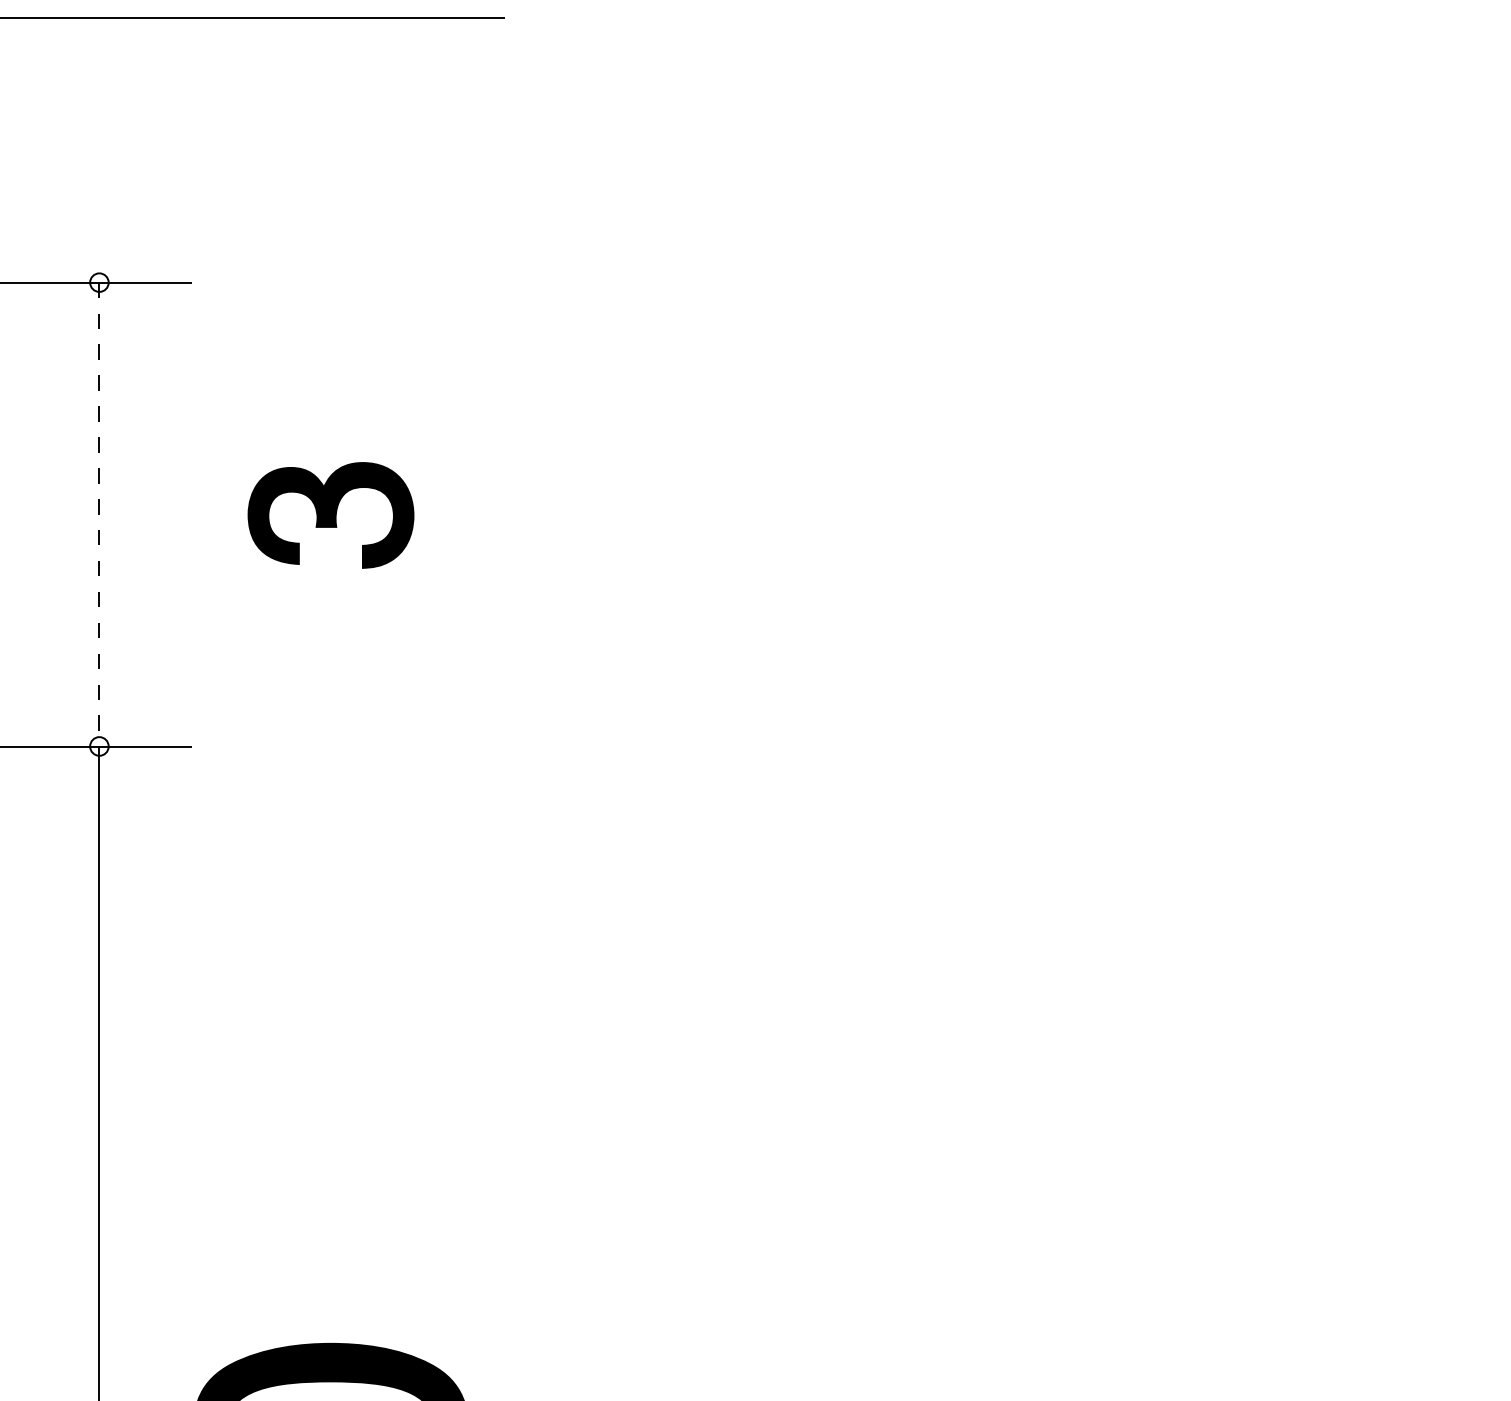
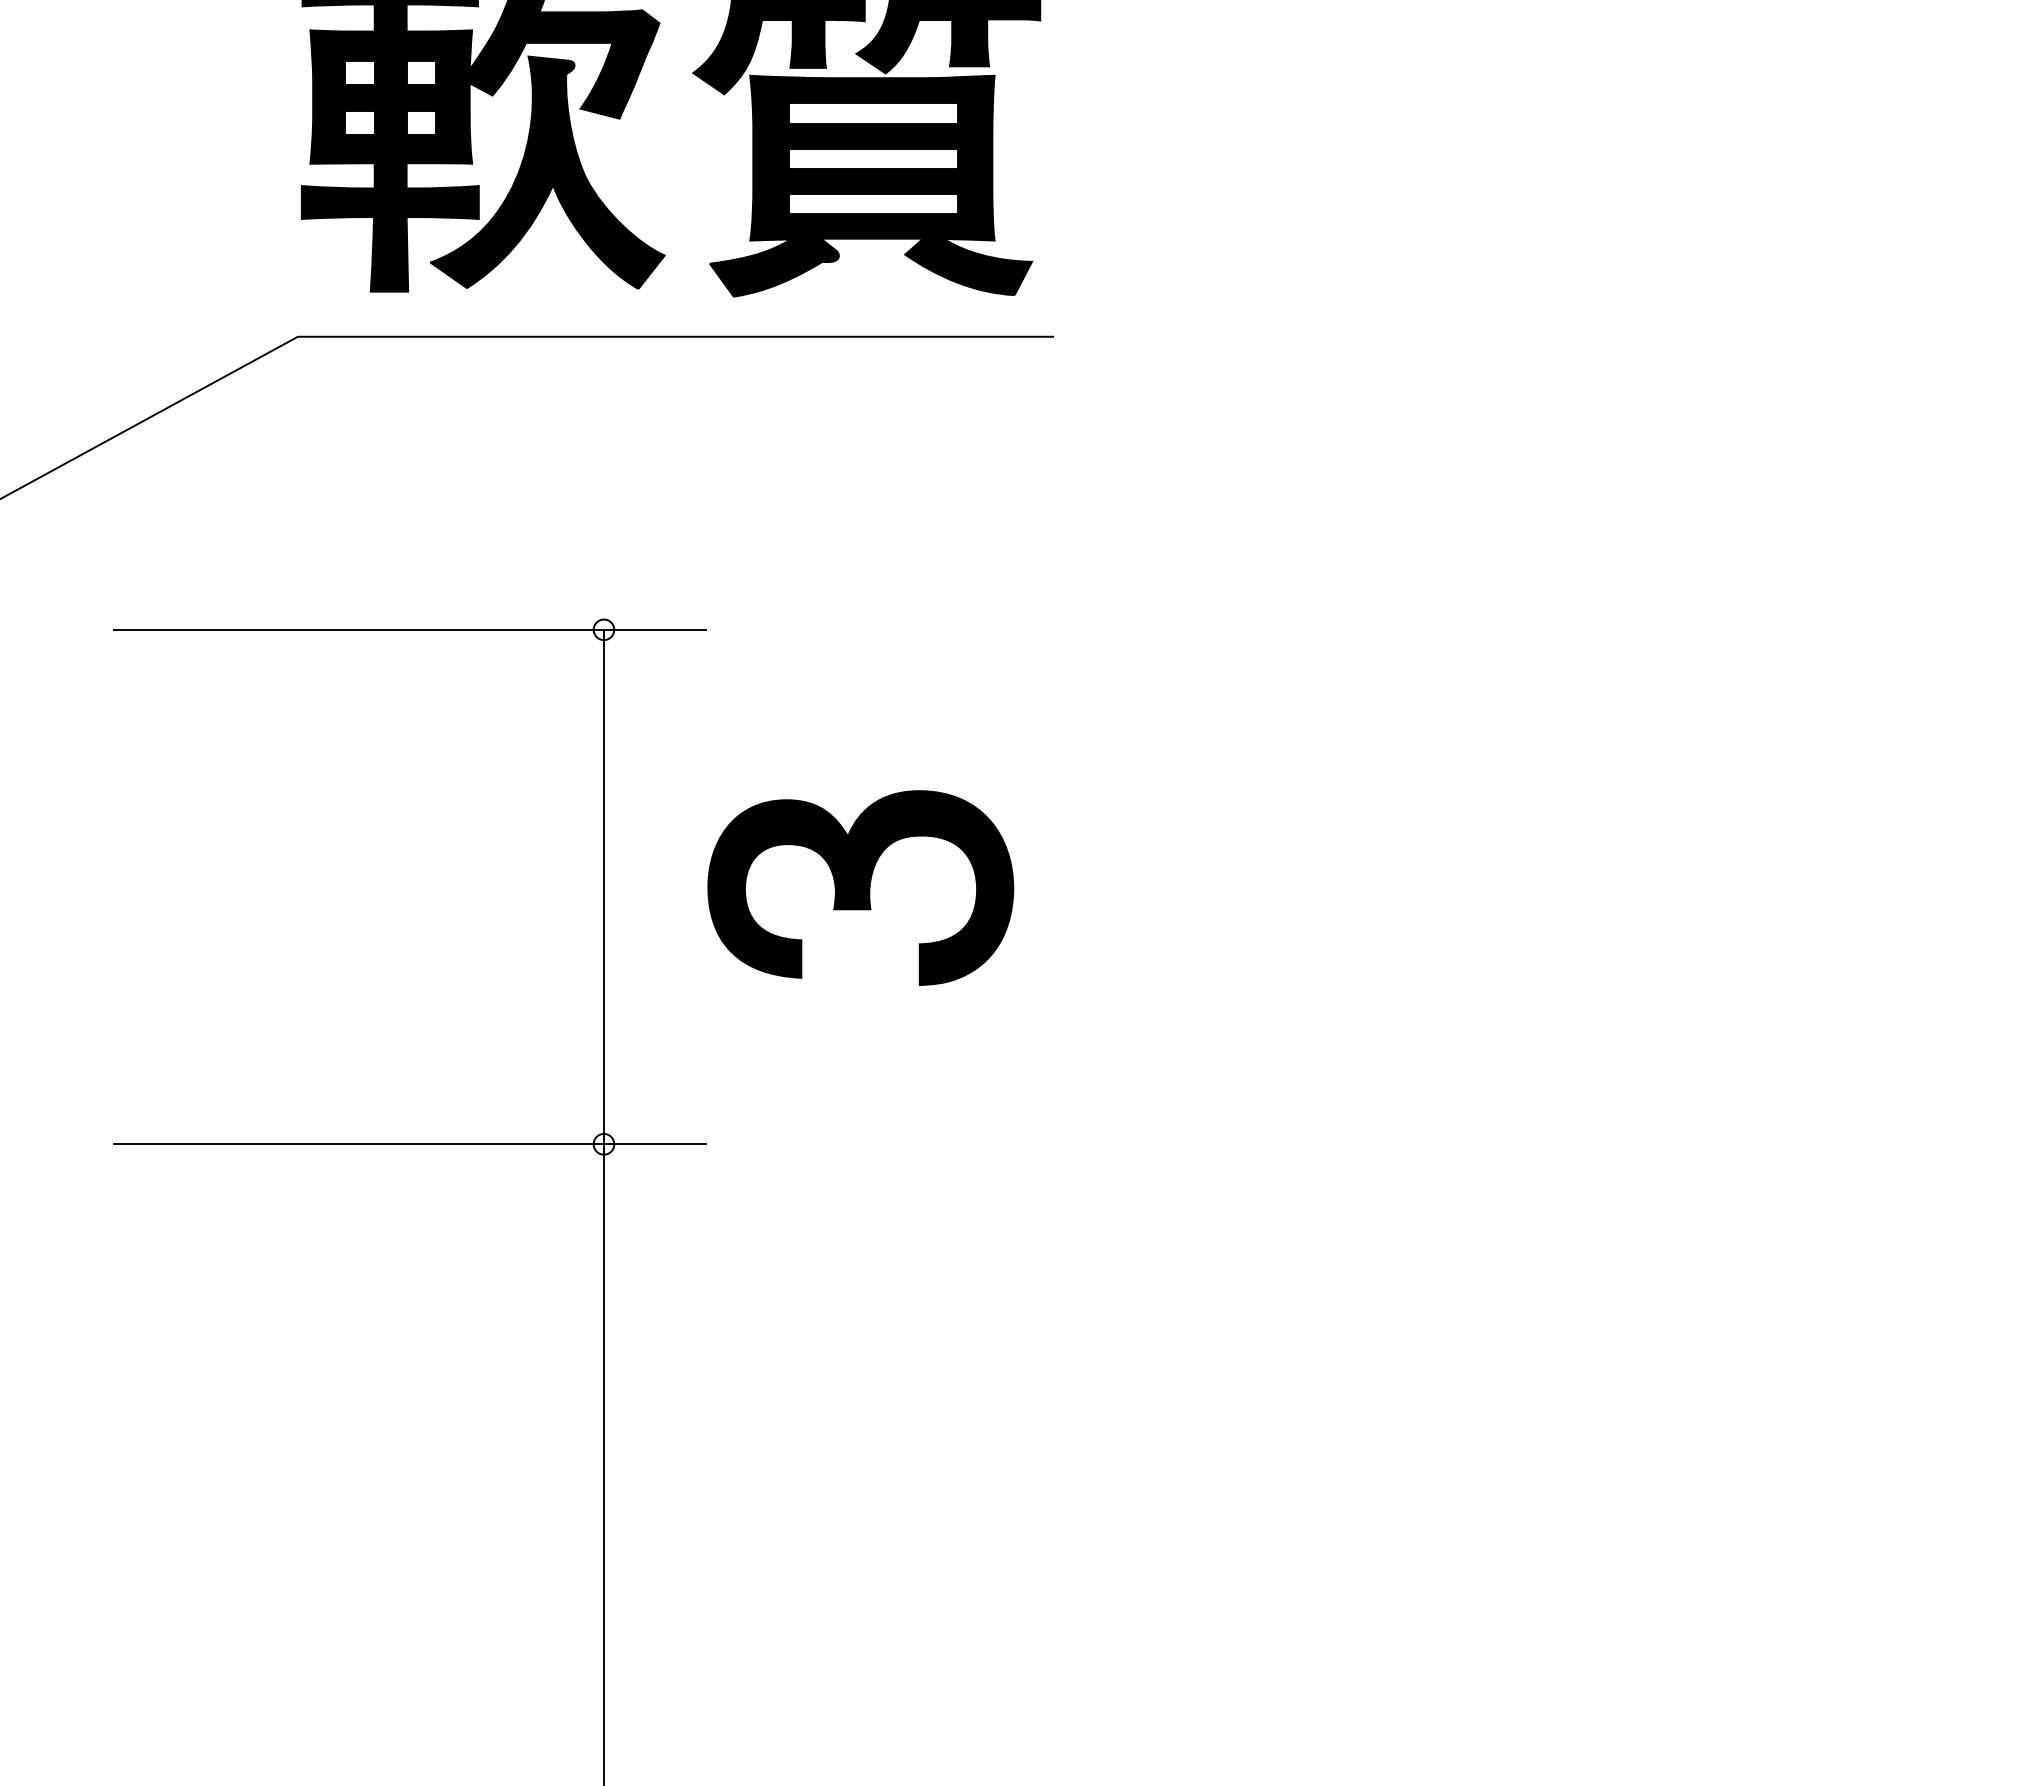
line: (98, 514) -> (603, 887), dashed -> solid
part: (330, 514) -> (860, 887), size x1.67

